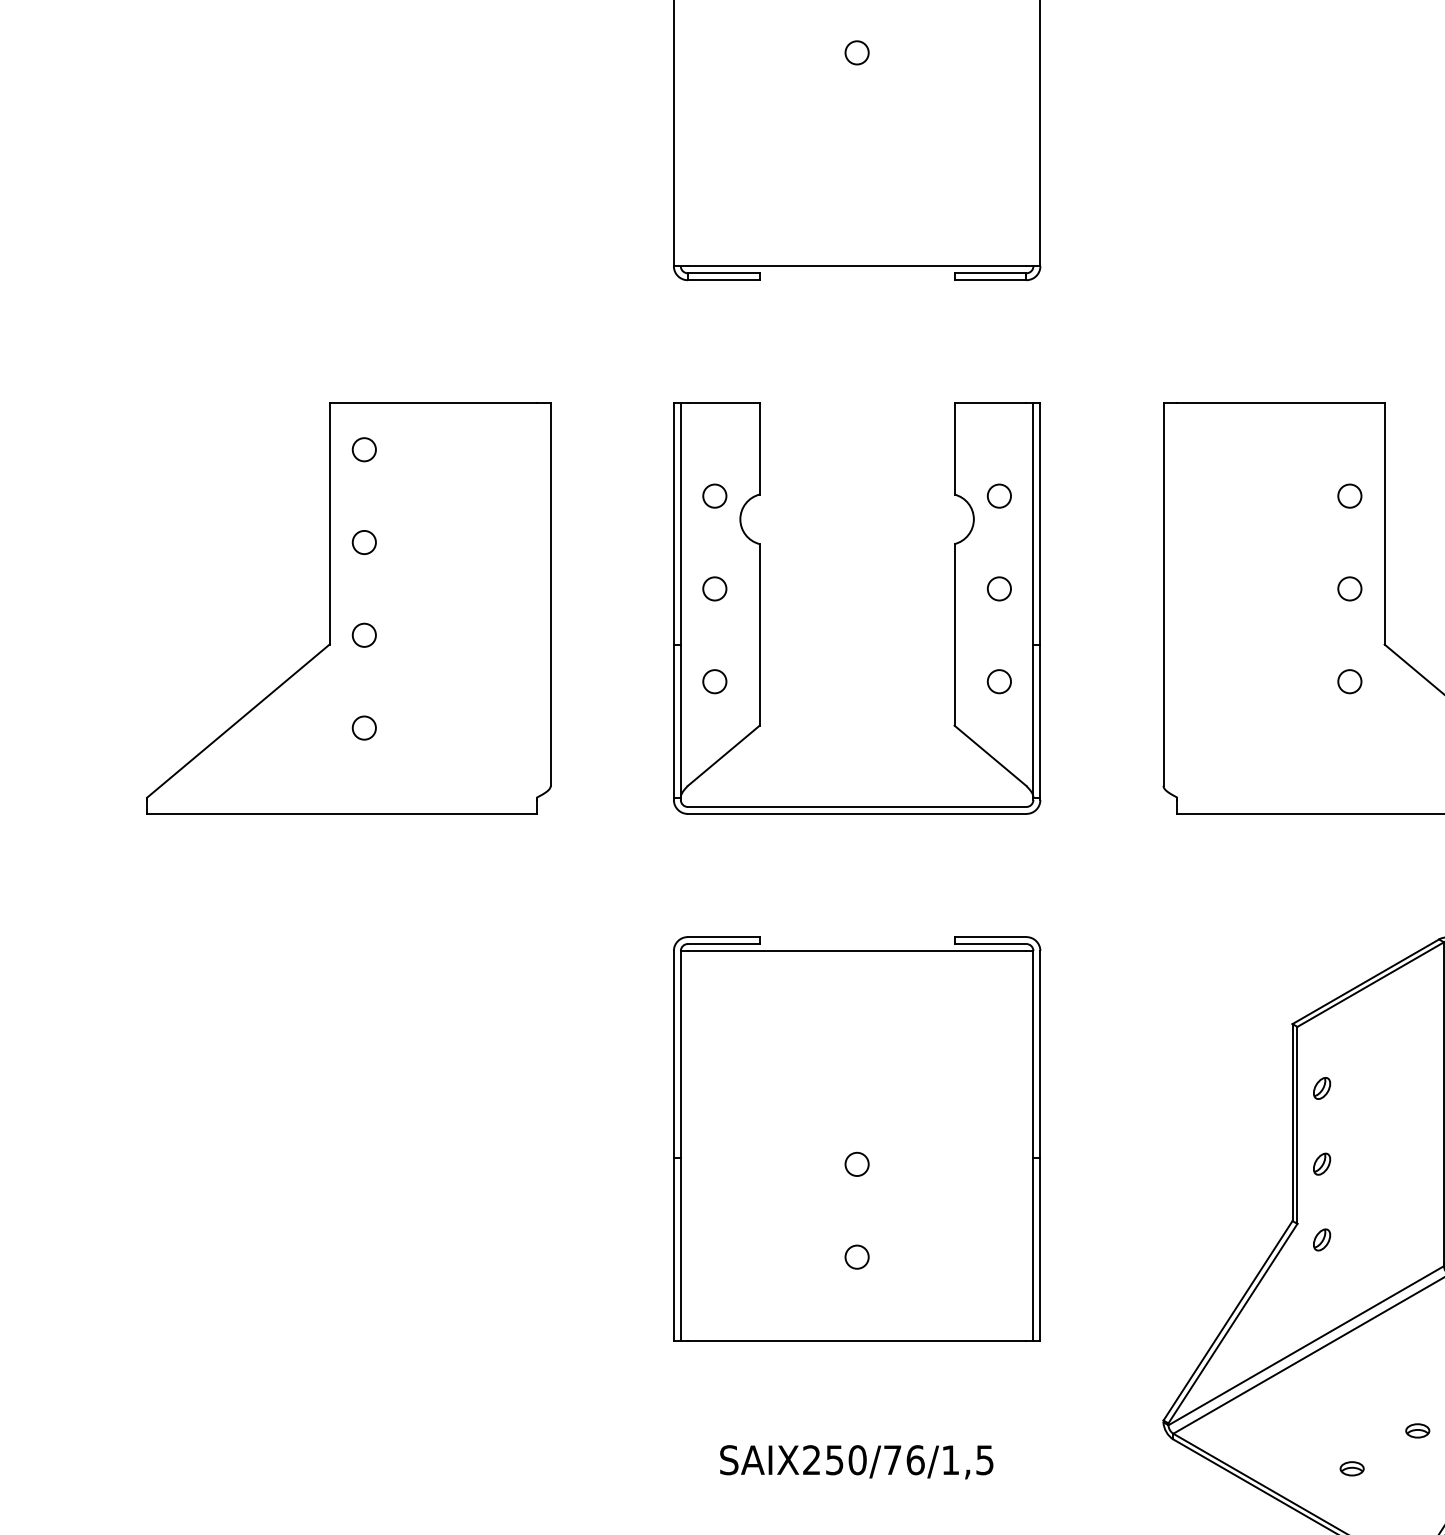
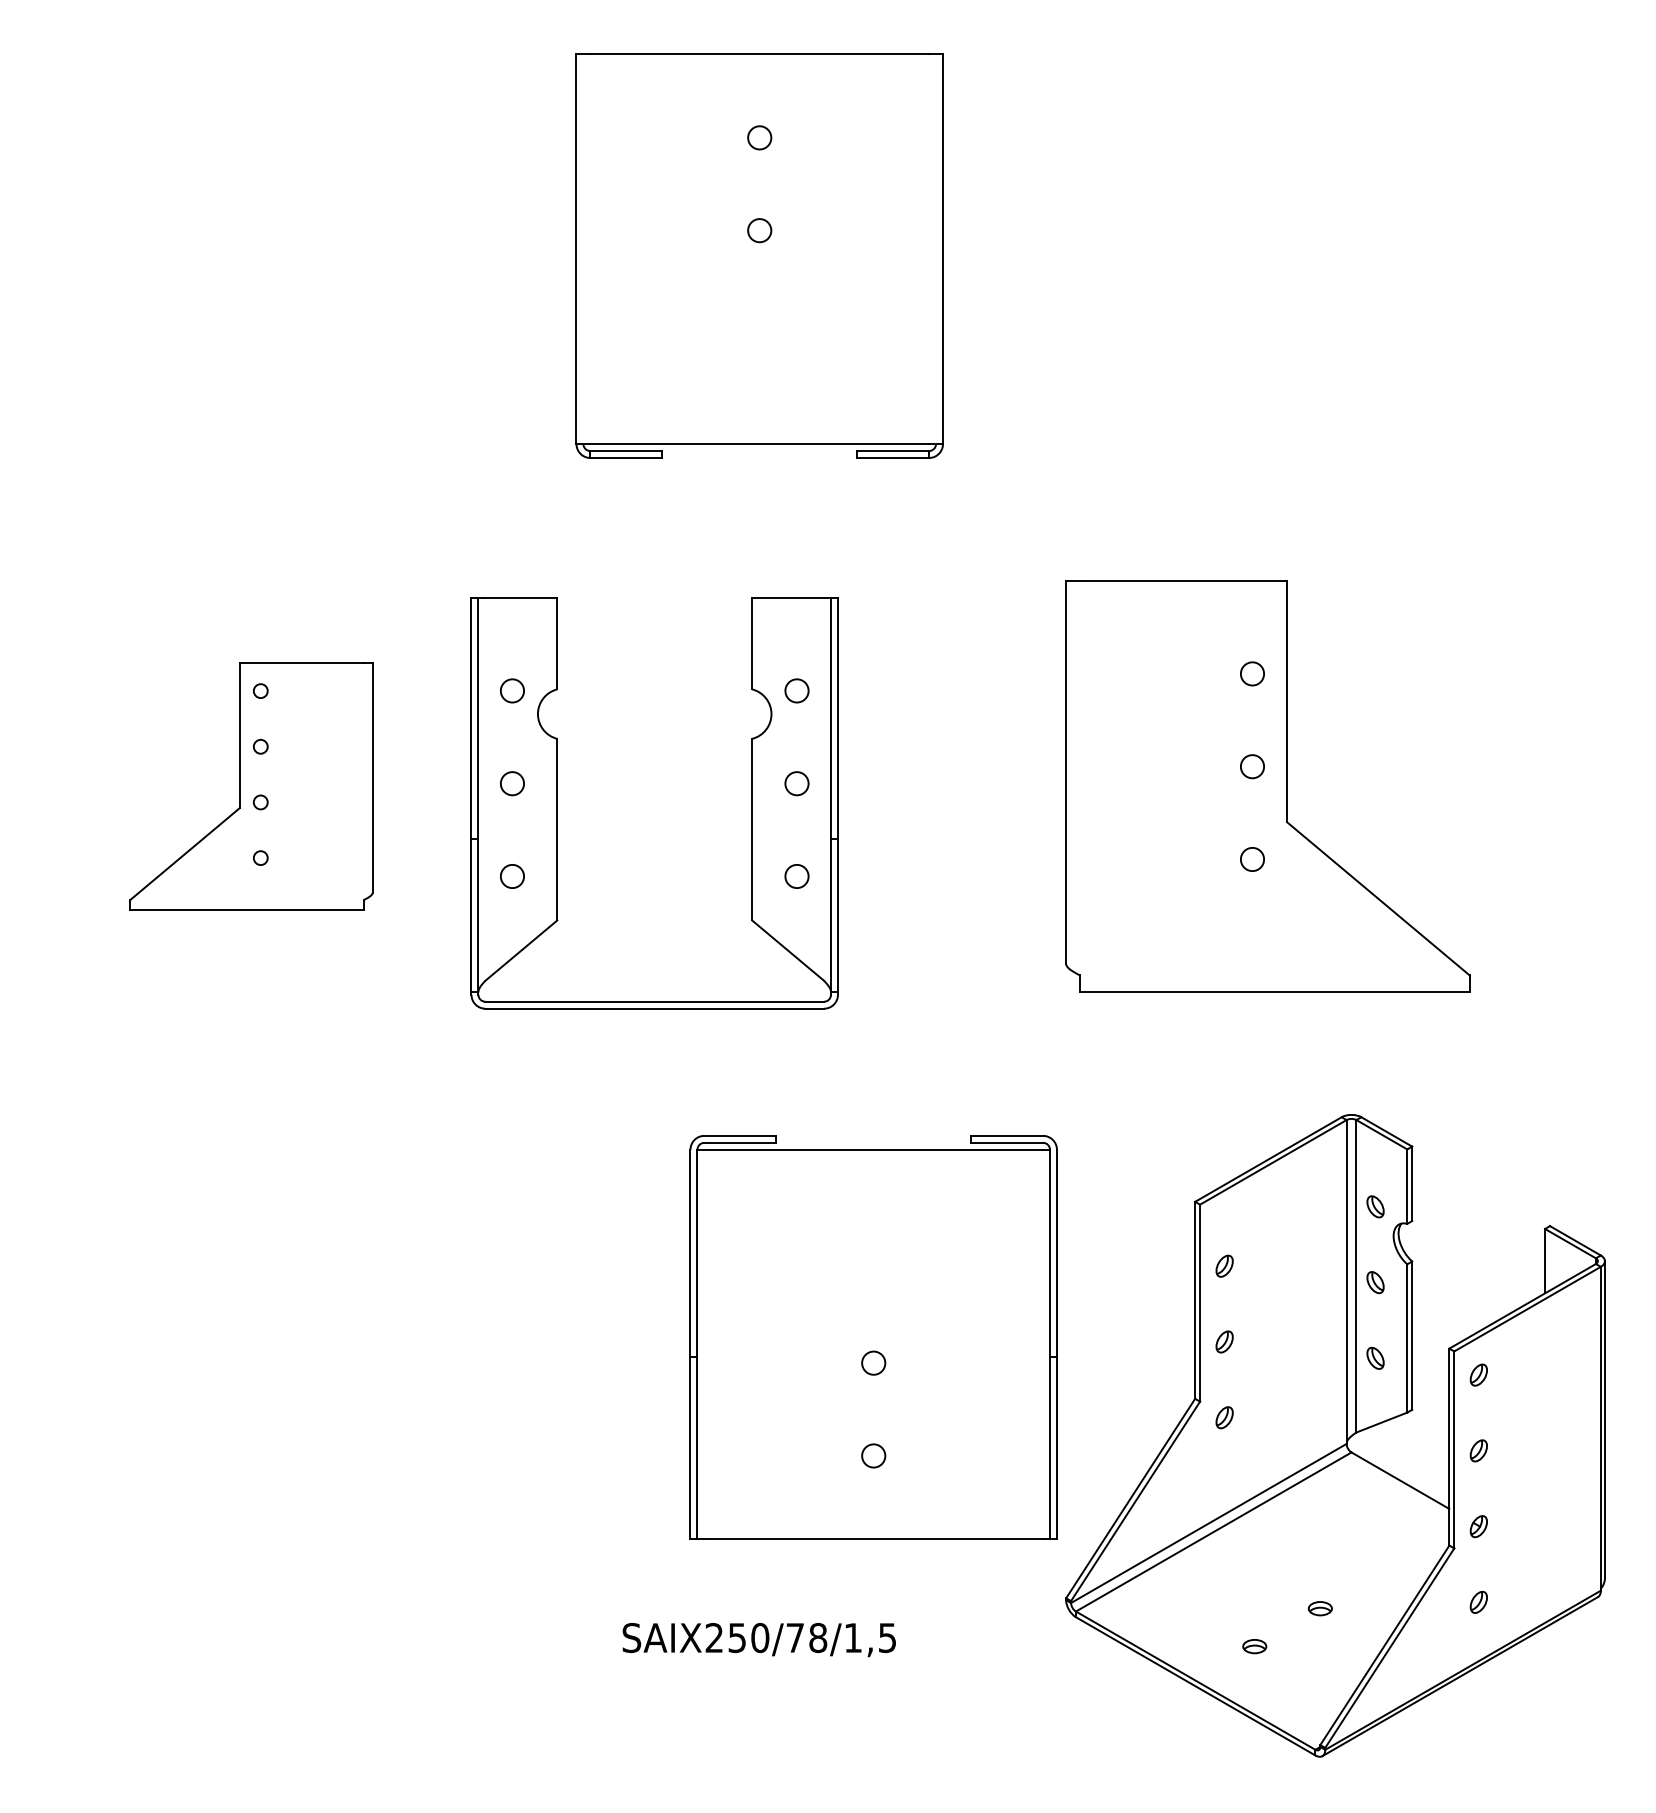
part: (348, 608) -> (251, 786), size x0.6
part: (759, 608) -> (557, 803), moved
part: (856, 1138) -> (873, 1337), moved
text: (915, 1459) -> (818, 1637), SAIX250/76/1,5 -> SAIX250/78/1,5

